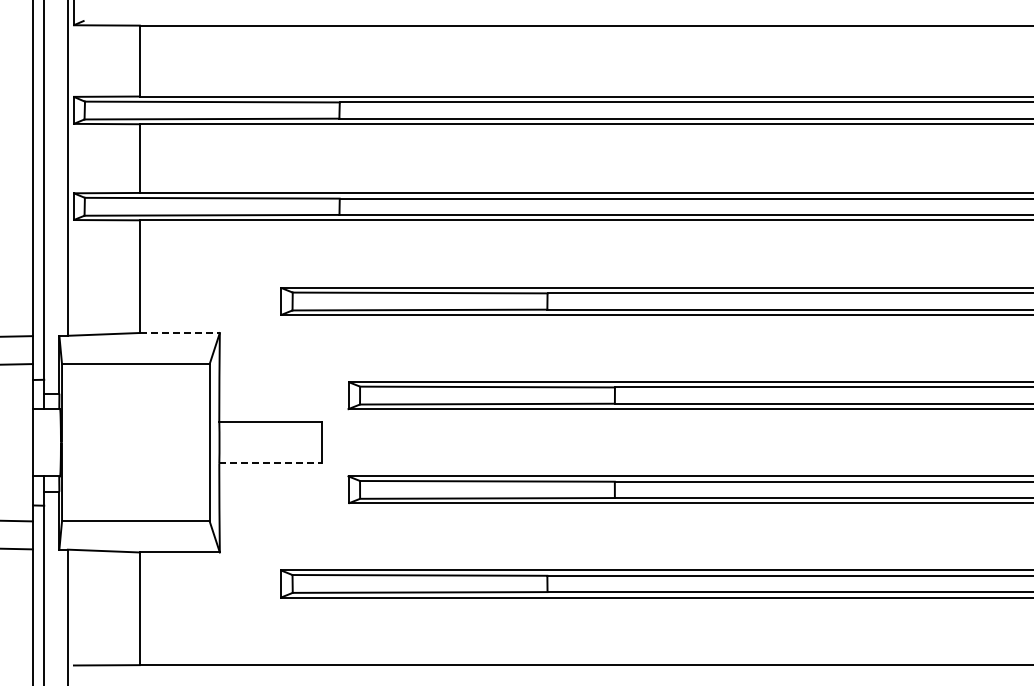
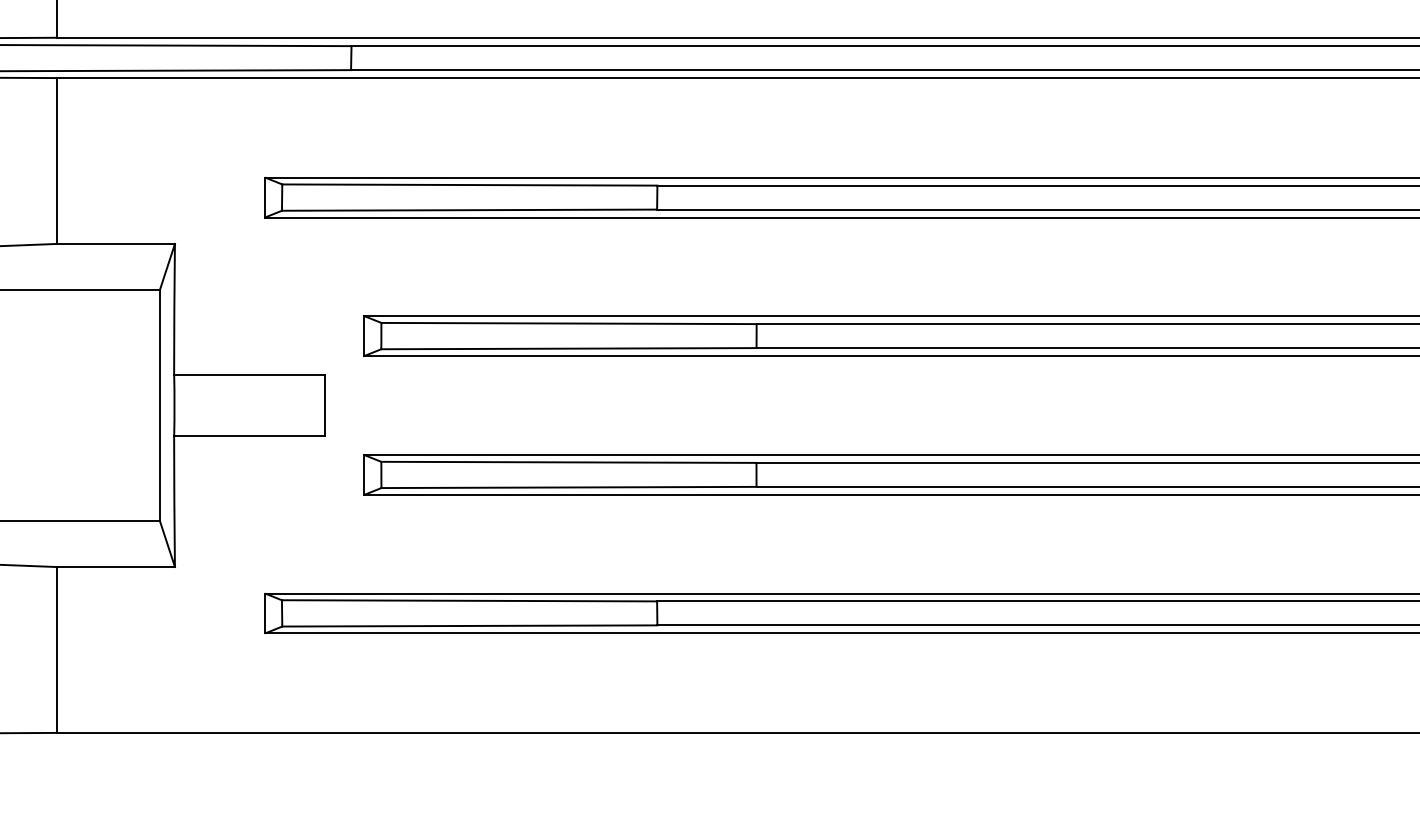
line: (180, 332) -> (117, 243), dashed -> solid
line: (271, 463) -> (250, 436), dashed -> solid

